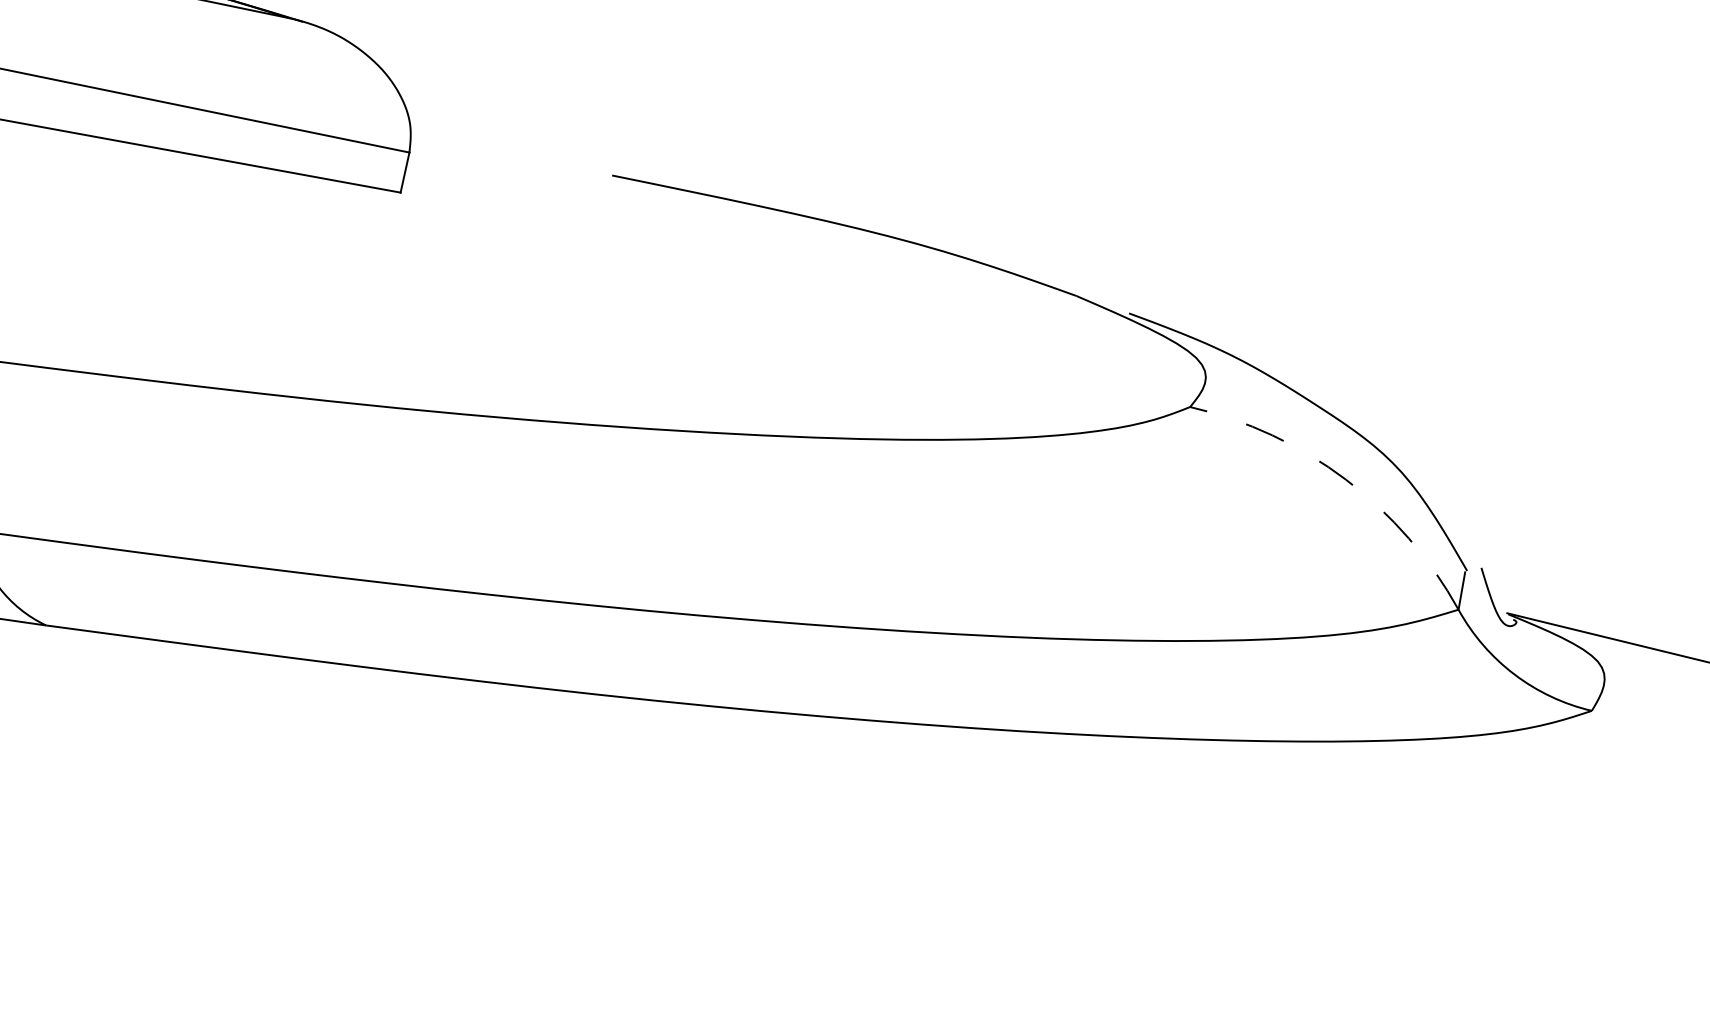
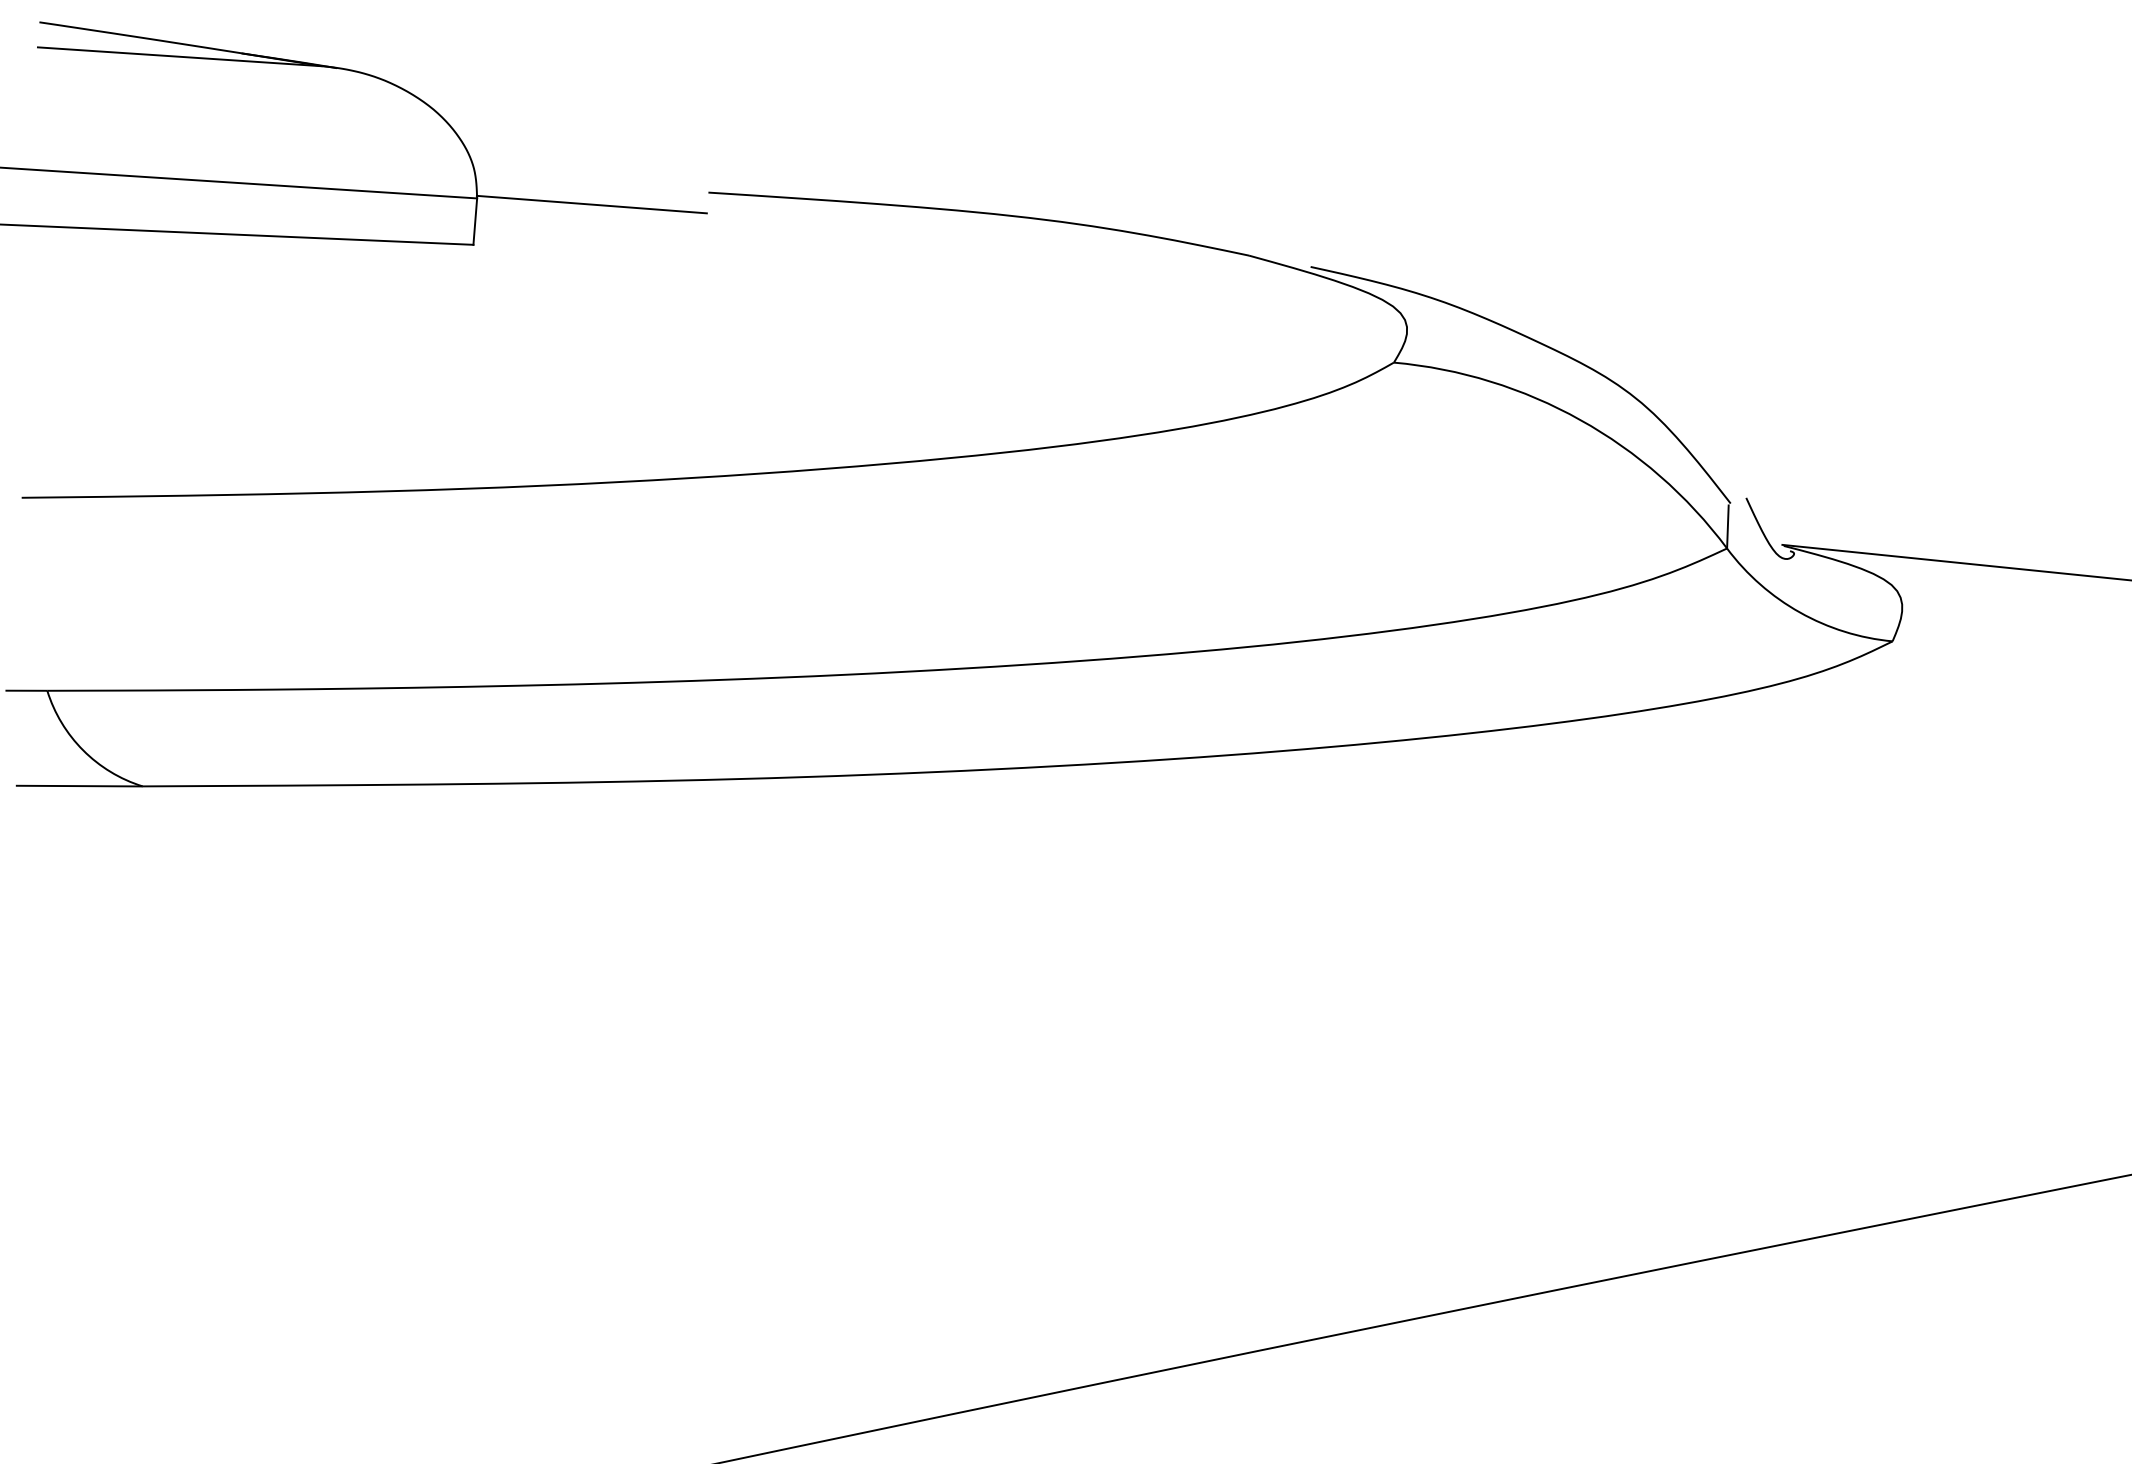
line: (508, 171) -> (591, 204), added
arc: (1346, 479) -> (1580, 419), dashed -> solid

